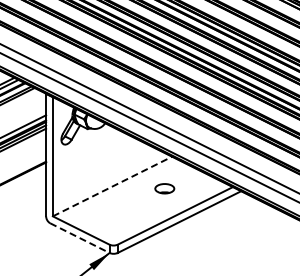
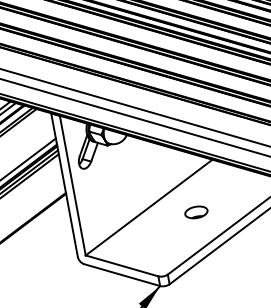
line: (112, 186) -> (149, 207), dashed -> solid
part: (164, 188) -> (195, 212), moved
line: (80, 238) -> (122, 275), dashed -> solid

